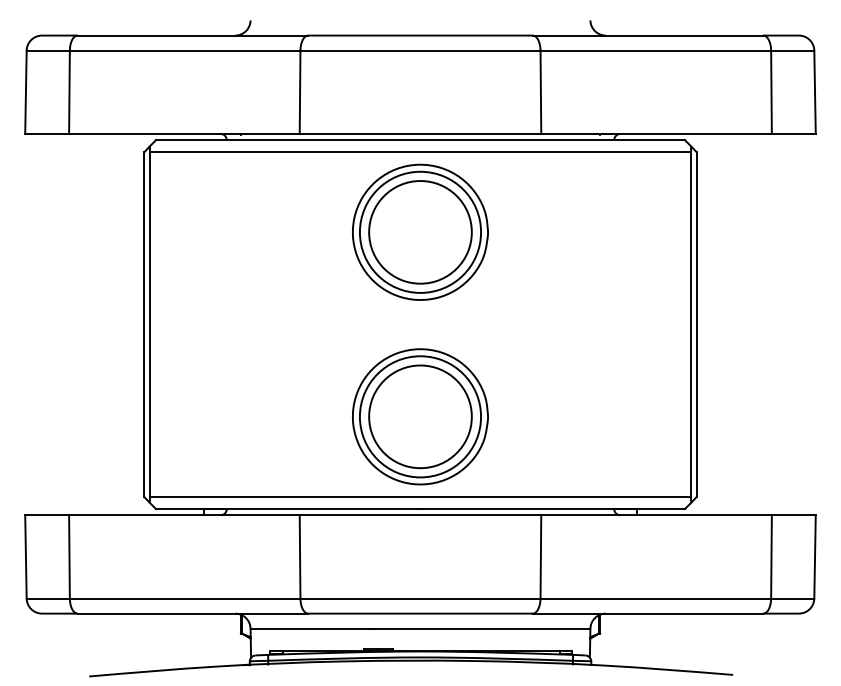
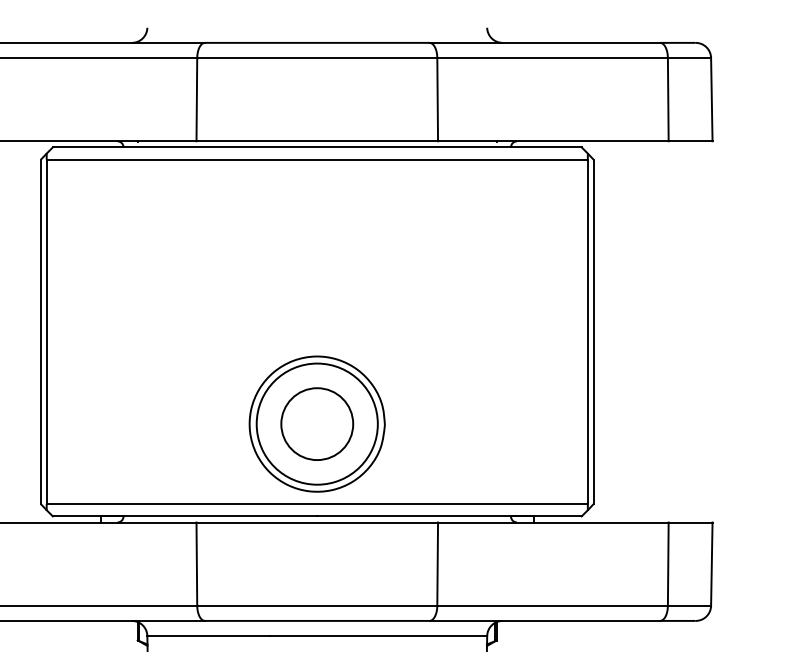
part: (420, 231) -> (317, 238), removed
circle: (420, 416) -> (317, 423), size x0.7

